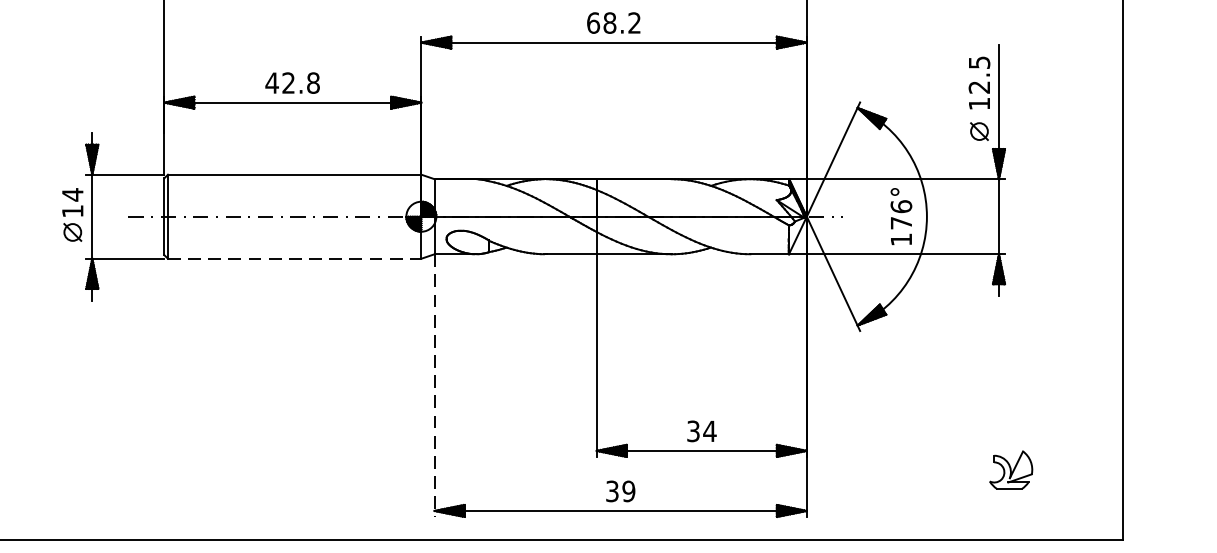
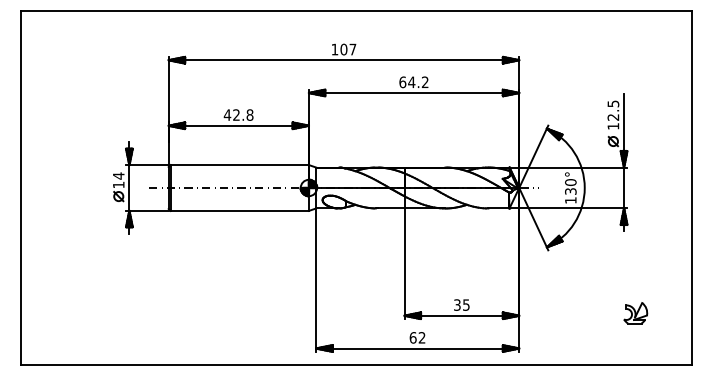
text: (609, 23) -> (411, 82), 68.2 -> 64.2
text: (900, 213) -> (570, 186), 176° -> 130°
line: (295, 257) -> (240, 210), dashed -> solid
line: (435, 386) -> (316, 280), dashed -> solid
text: (710, 430) -> (466, 304), 34 -> 35
part: (1010, 470) -> (635, 313), moved
text: (620, 490) -> (417, 337), 39 -> 62

